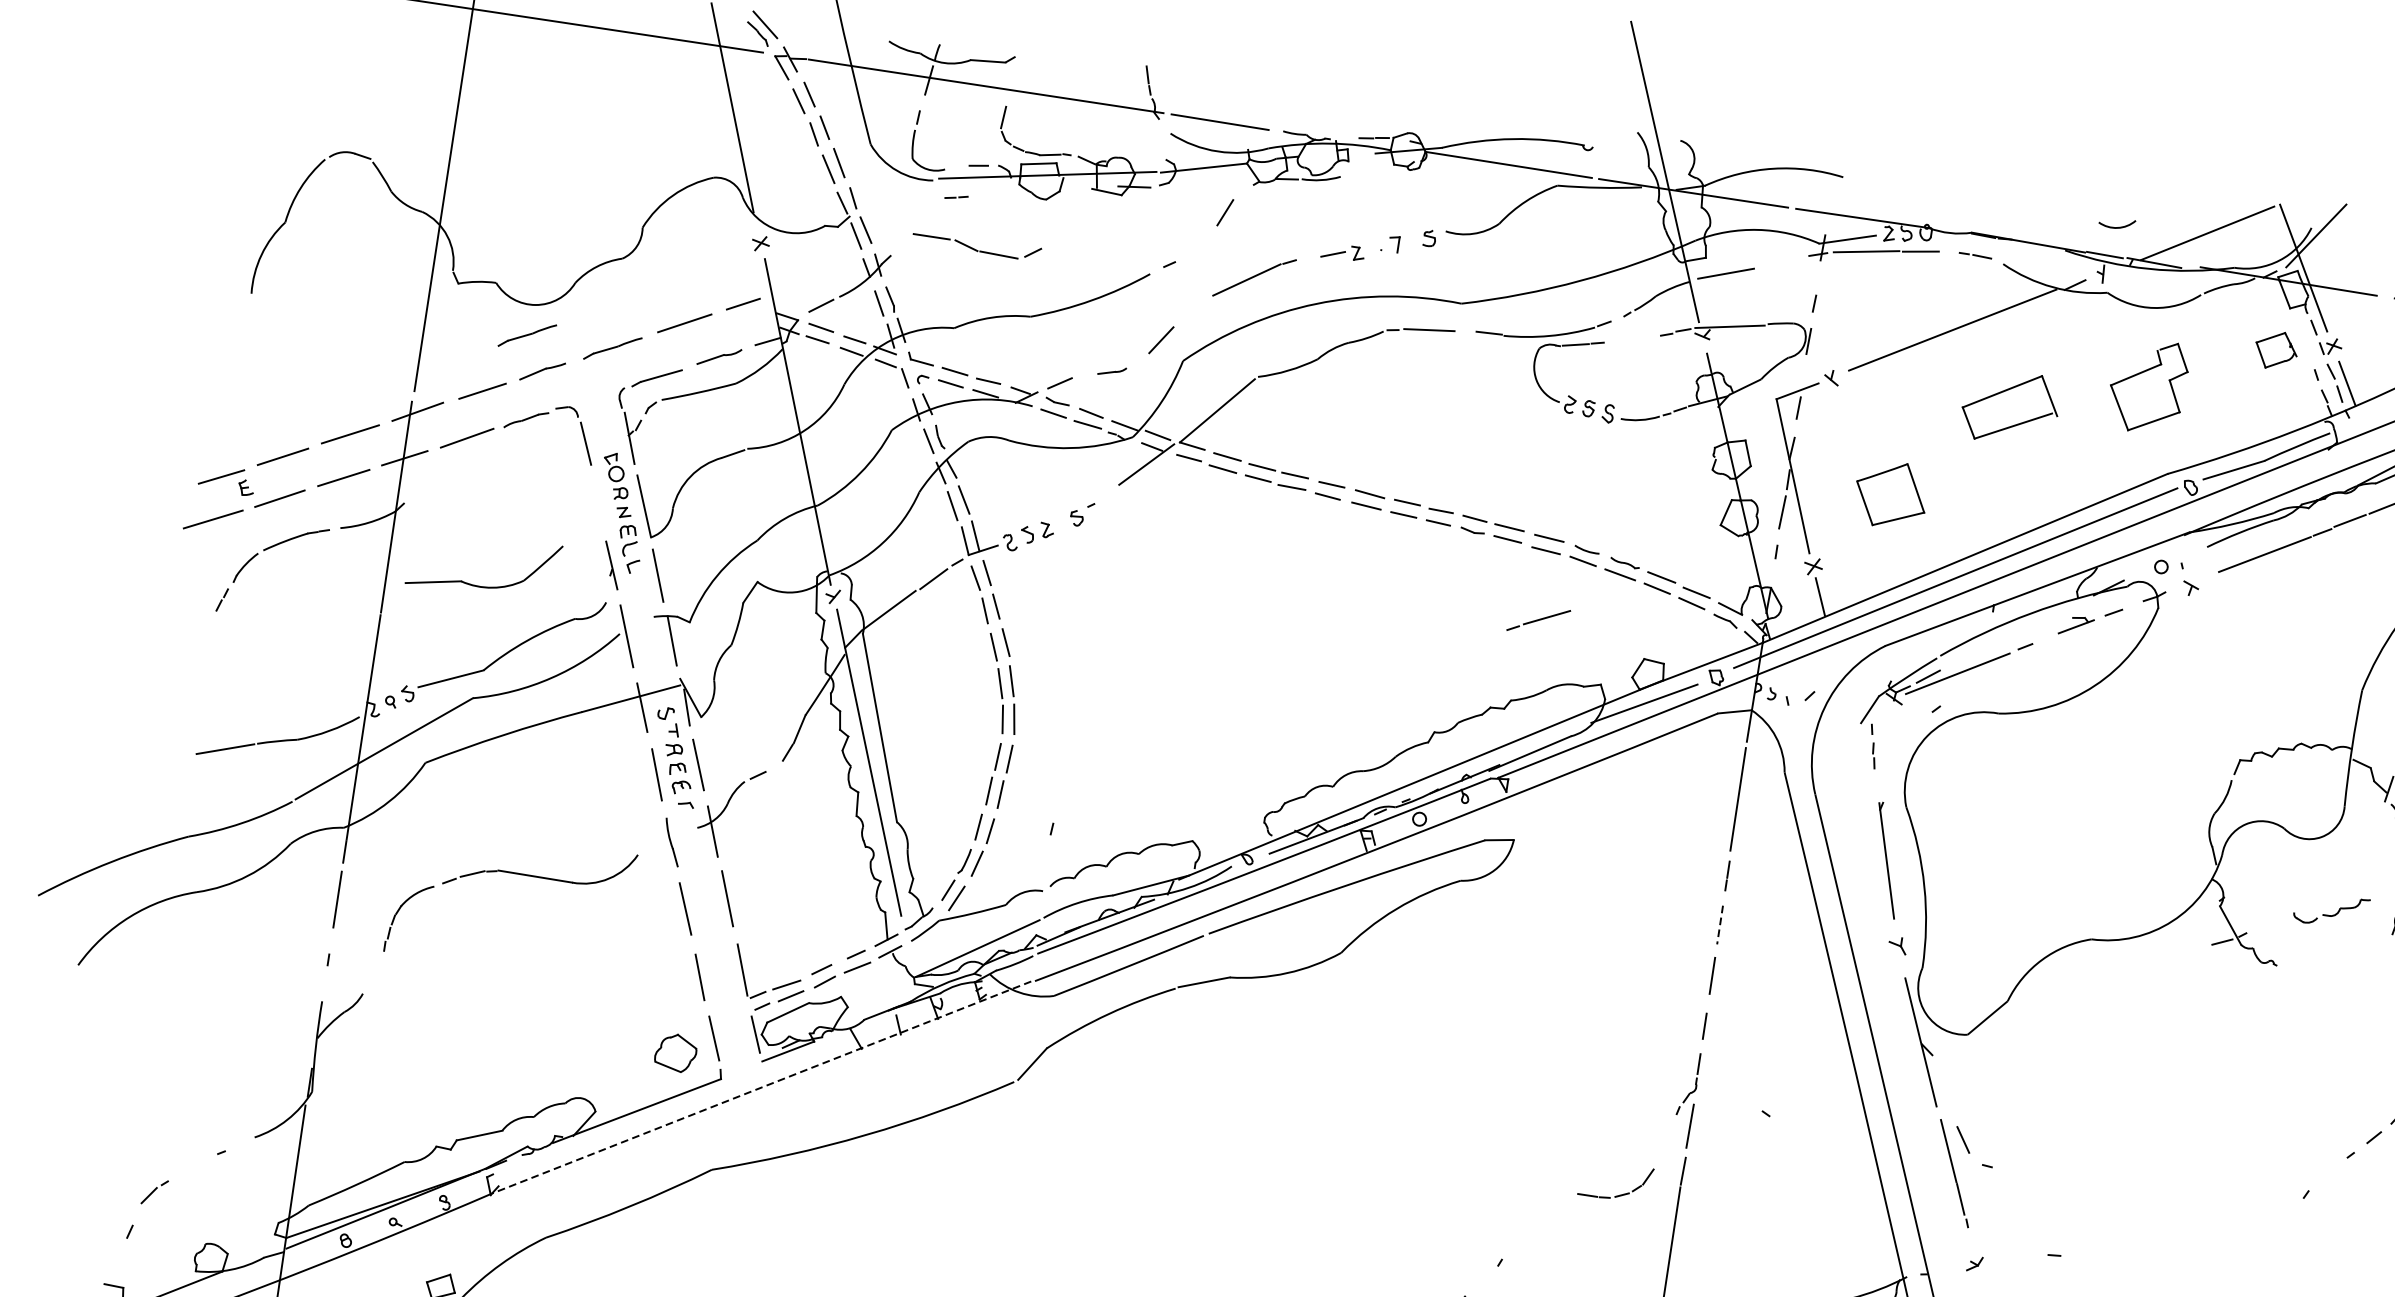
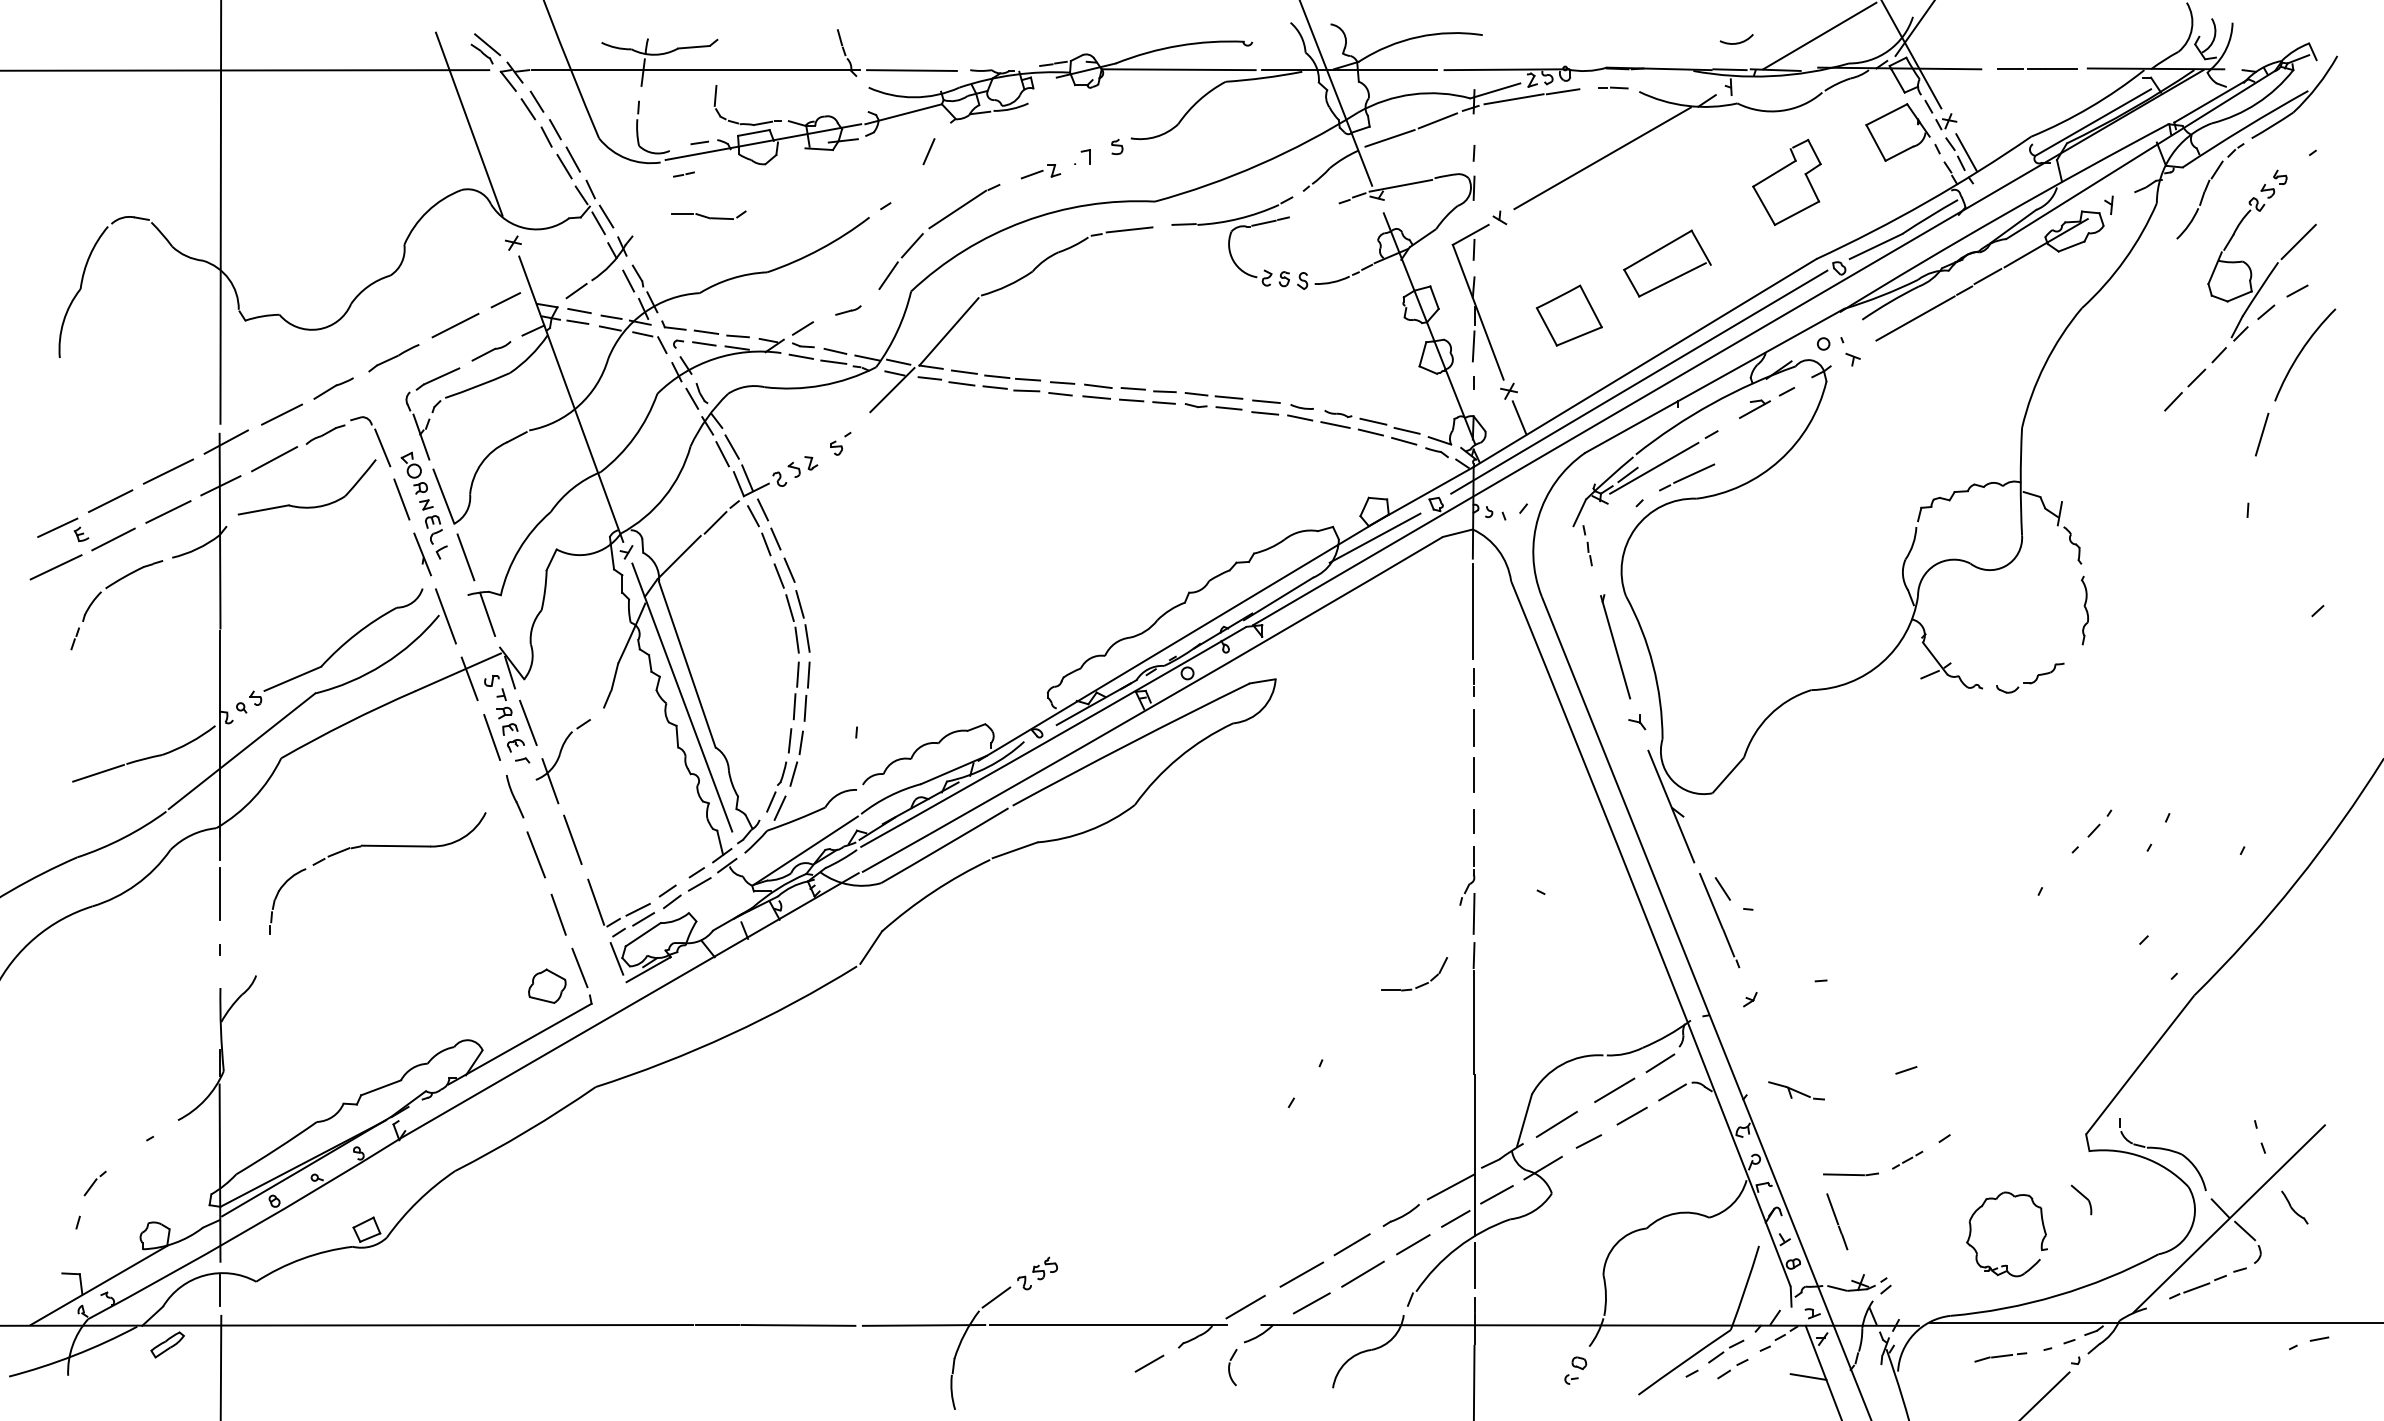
part: (976, 244) -> (708, 214), size x0.62
line: (1780, 262) -> (1437, 120), added
line: (1191, 311) -> (911, 245), added
part: (526, 335) -> (314, 358), removed
part: (2275, 350) -> (1897, 132), size x1.67
part: (2010, 407) -> (1667, 263), moved
line: (597, 502) -> (401, 499), added
part: (480, 585) -> (306, 506), moved
line: (1539, 620) -> (1687, 477), moved
part: (2331, 909) -> (2030, 677), moved
line: (1719, 924) -> (1473, 727), dashed -> solid
line: (761, 1087) -> (629, 1005), dashed -> solid

